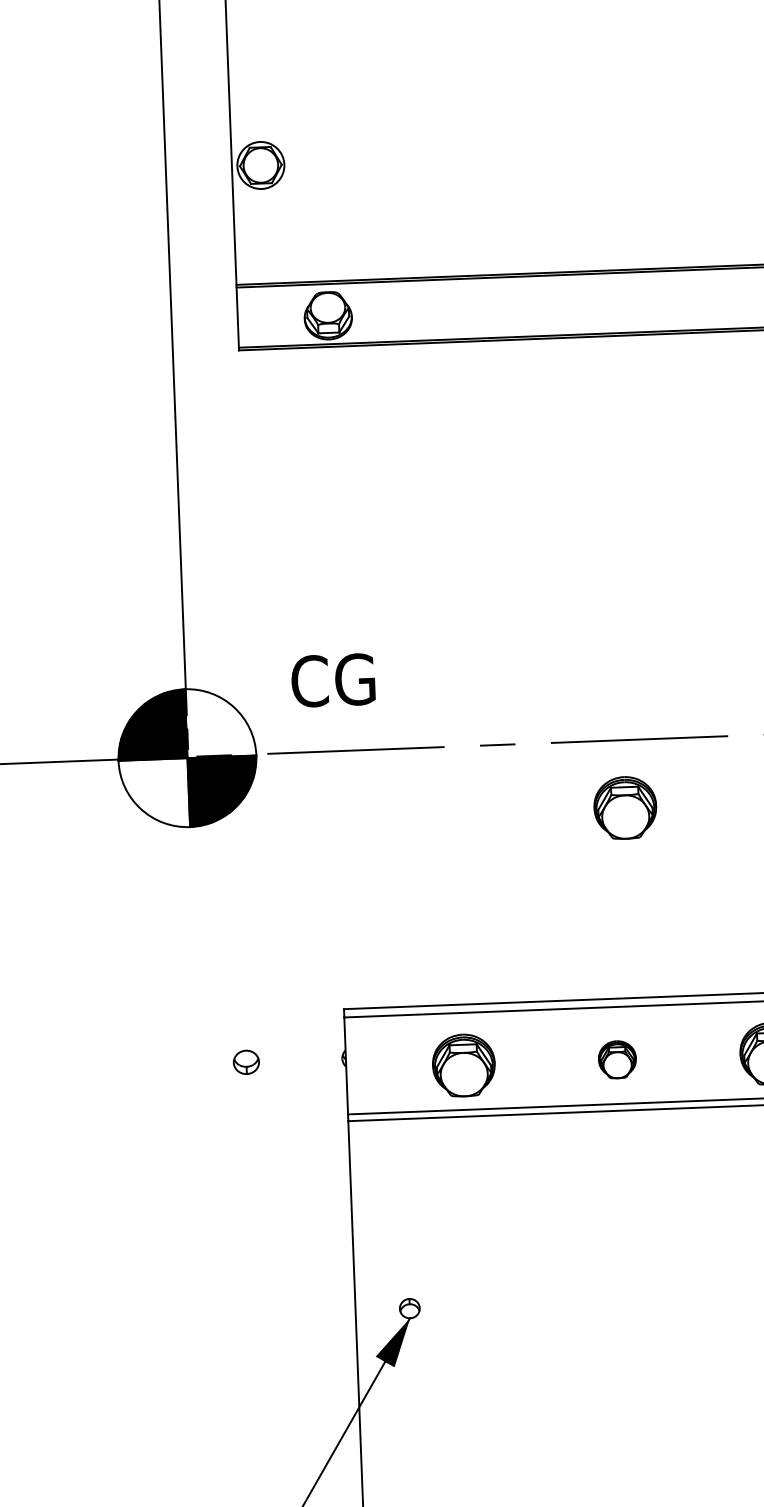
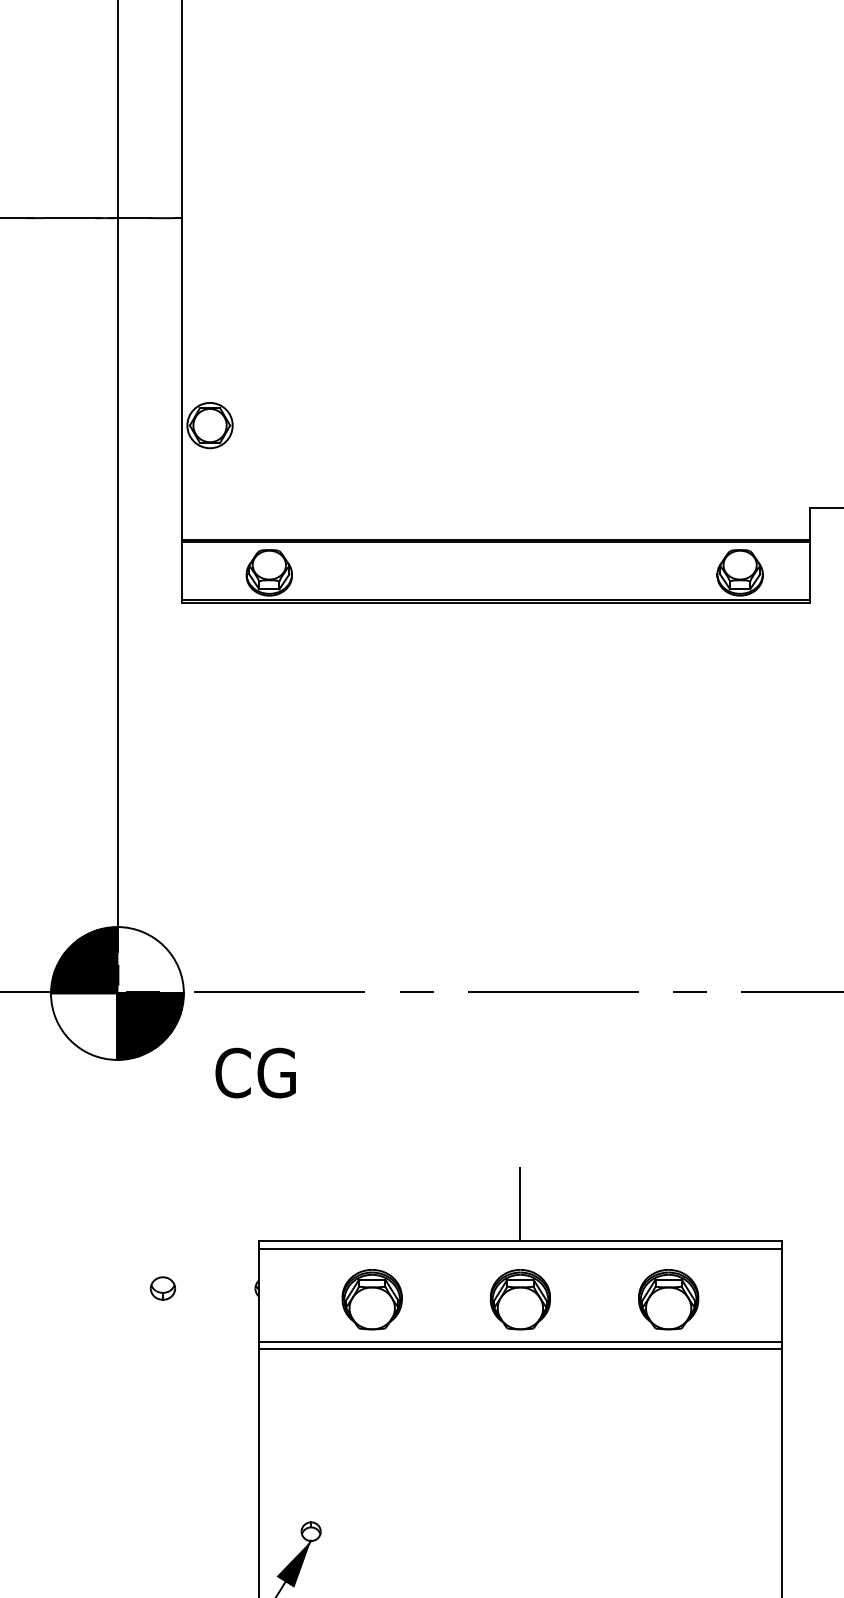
text: (333, 679) -> (255, 1072), moved
part: (624, 807) -> (536, 1057), removed
line: (613, 959) -> (520, 1203), added
part: (616, 1059) -> (519, 1299), size x1.67

